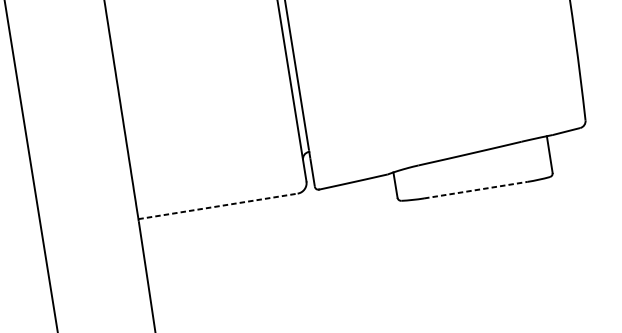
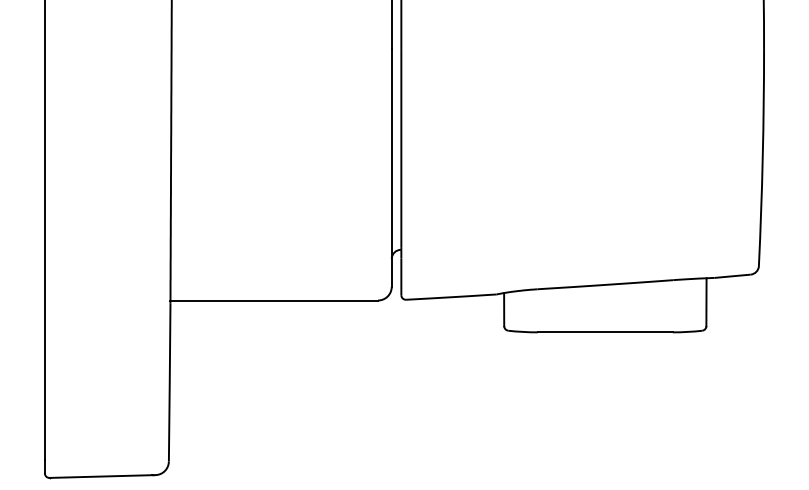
line: (476, 190) -> (605, 332), dashed -> solid
line: (218, 206) -> (274, 300), dashed -> solid

